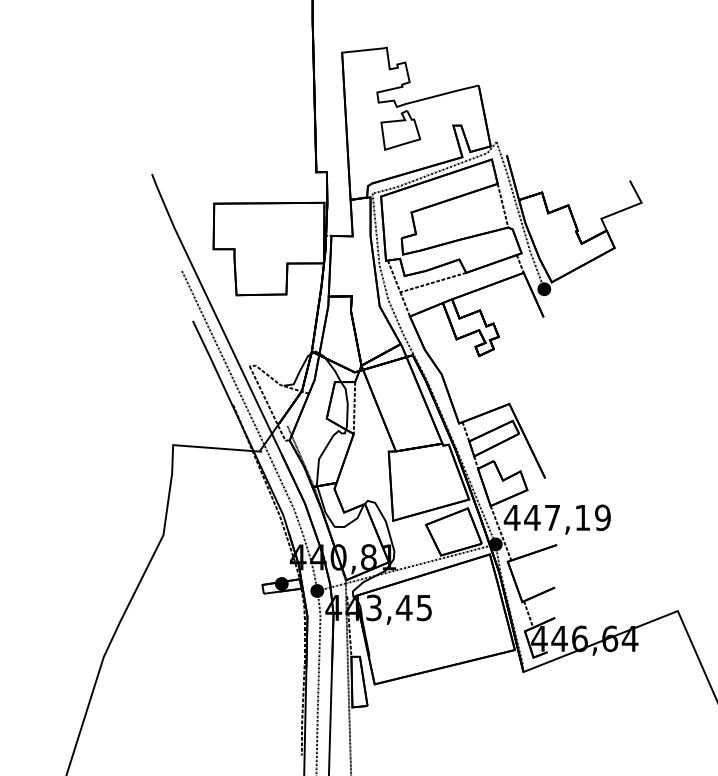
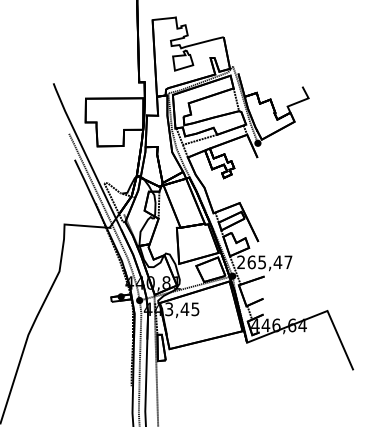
text: (556, 518) -> (264, 262), 447,19 -> 265,47

